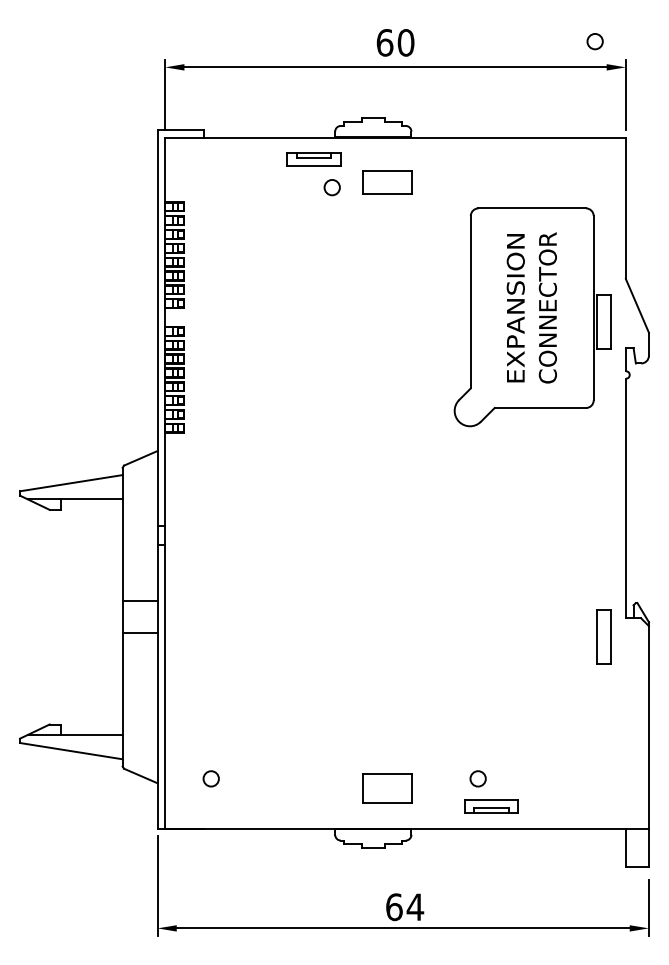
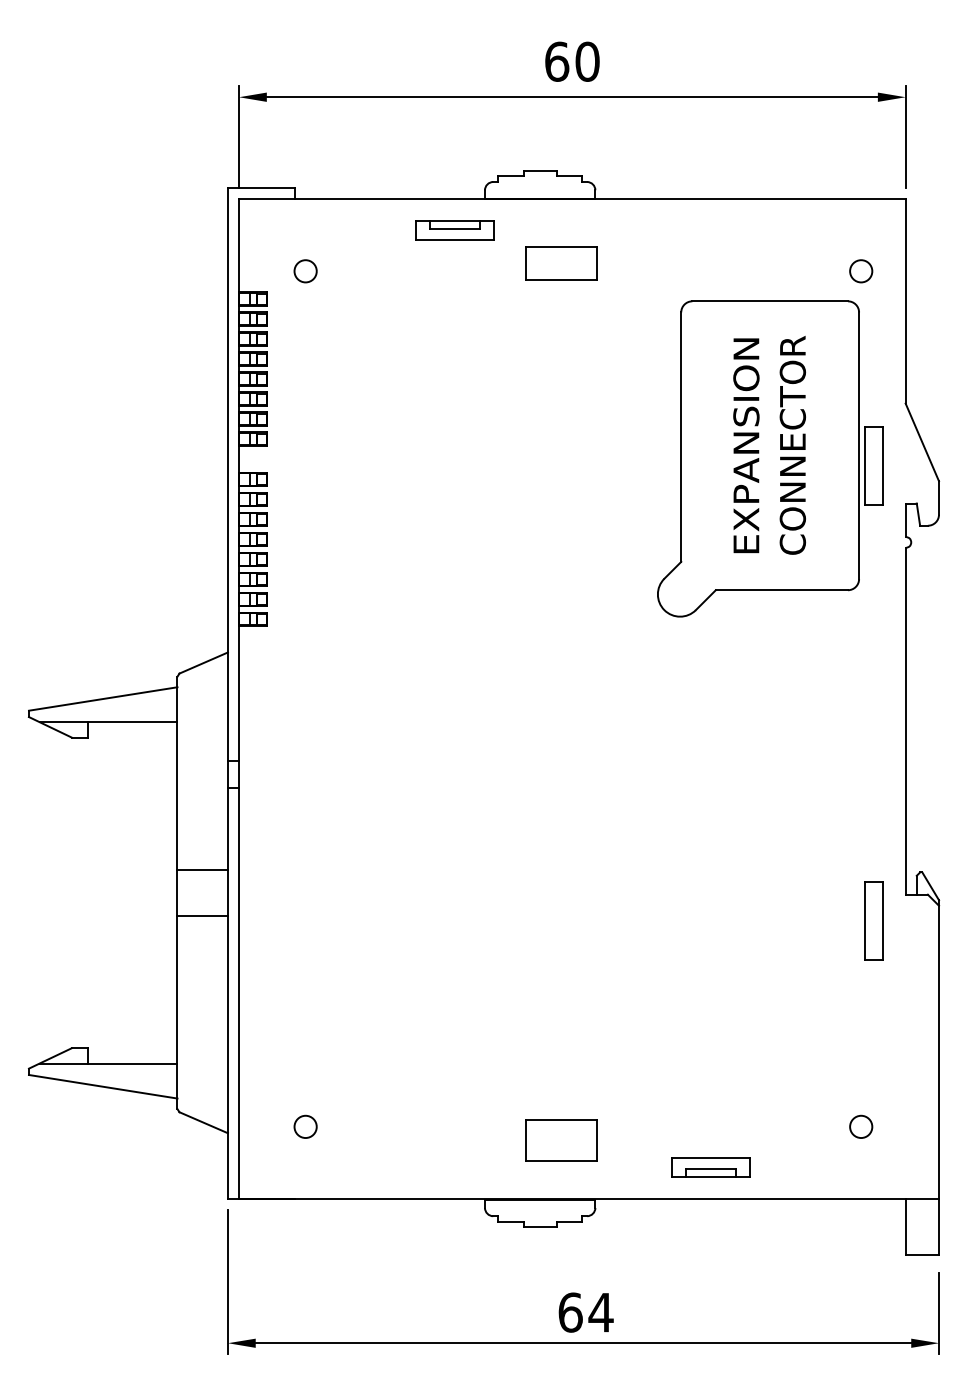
circle: (594, 41) -> (860, 271), moved
circle: (331, 187) -> (304, 271), moved
circle: (477, 778) -> (860, 1126), moved

